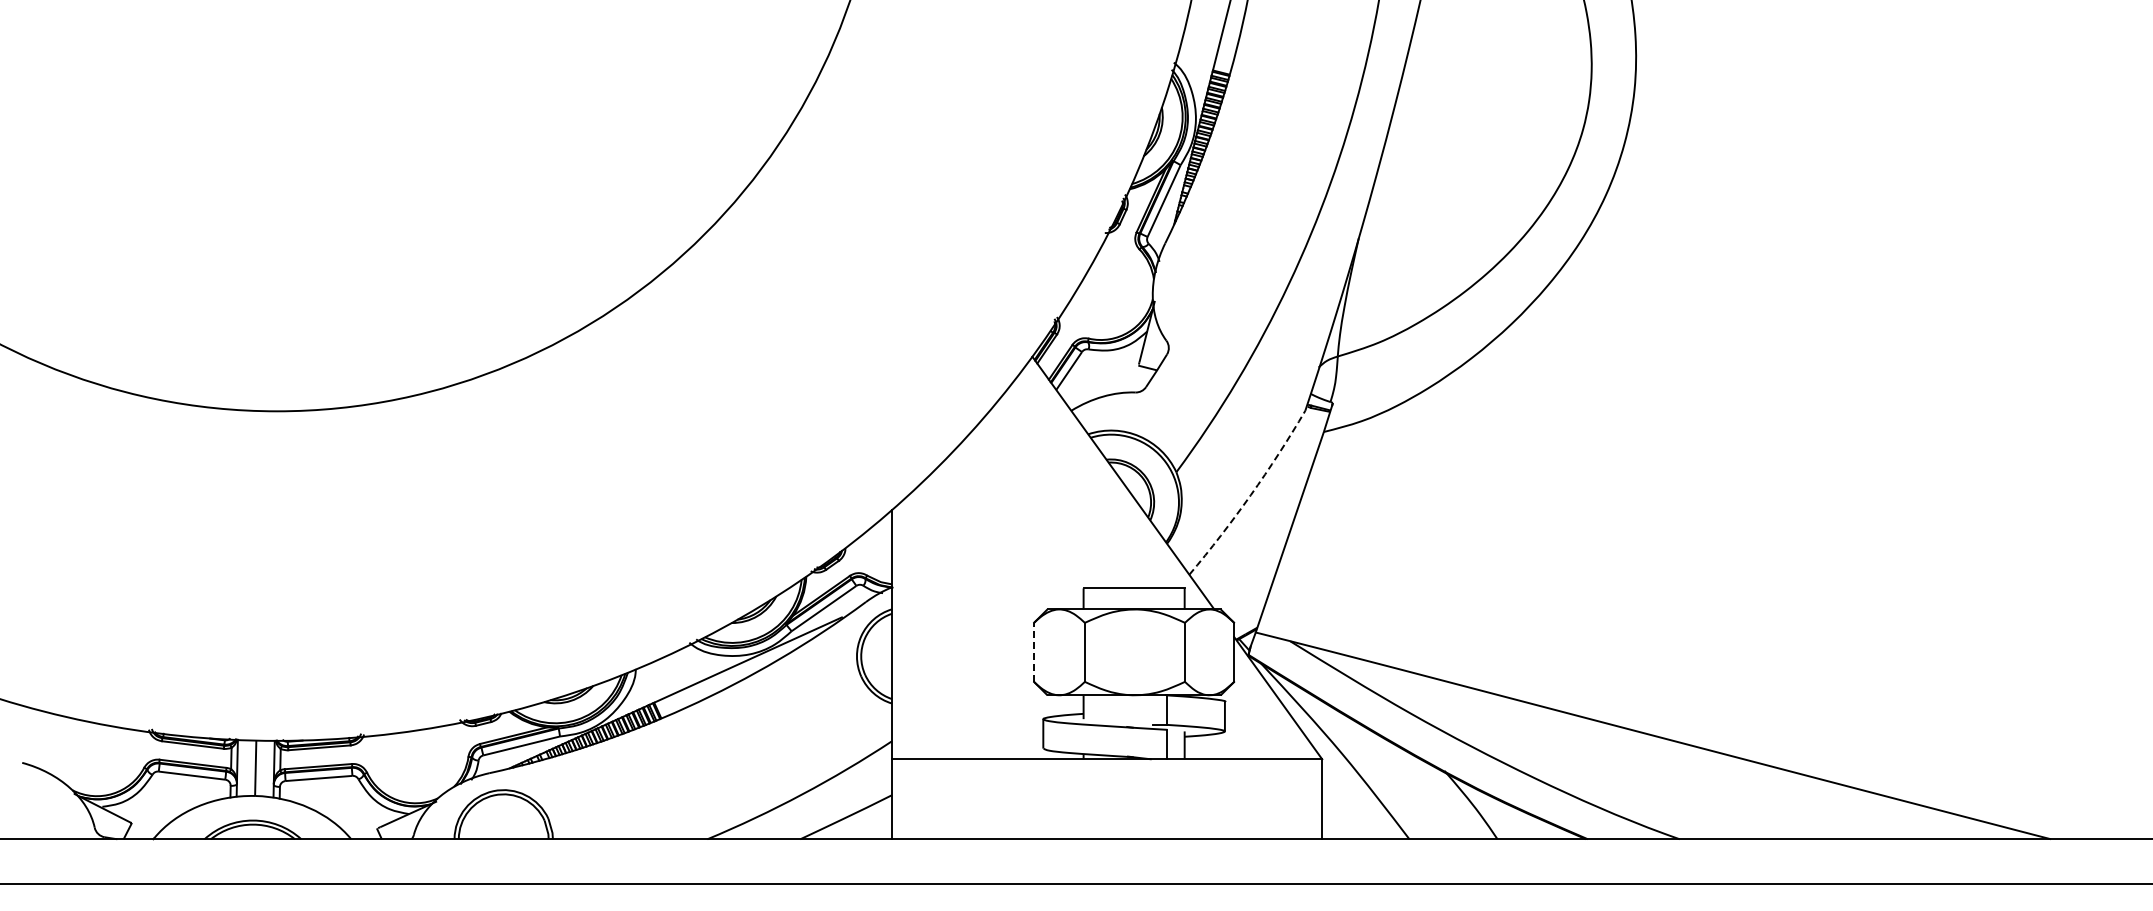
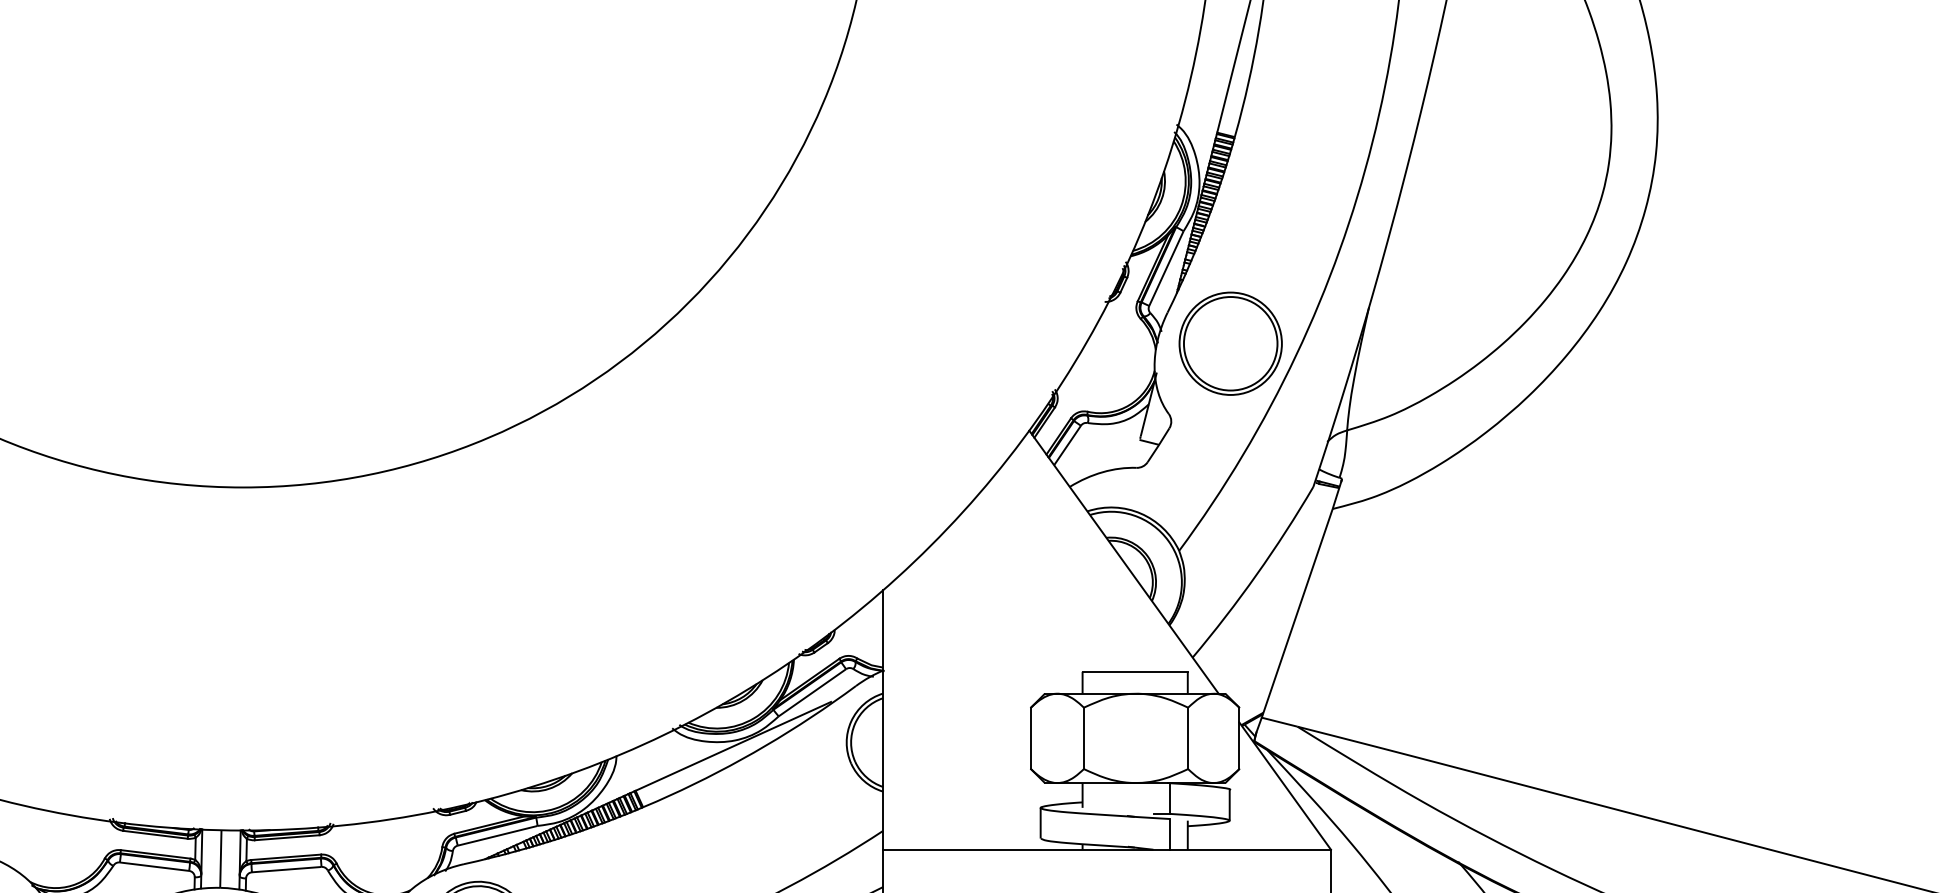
part: (1225, 273) -> (1230, 344), added
arc: (1250, 495) -> (1256, 575), dashed -> solid
line: (1034, 652) -> (1031, 738), dashed -> solid

